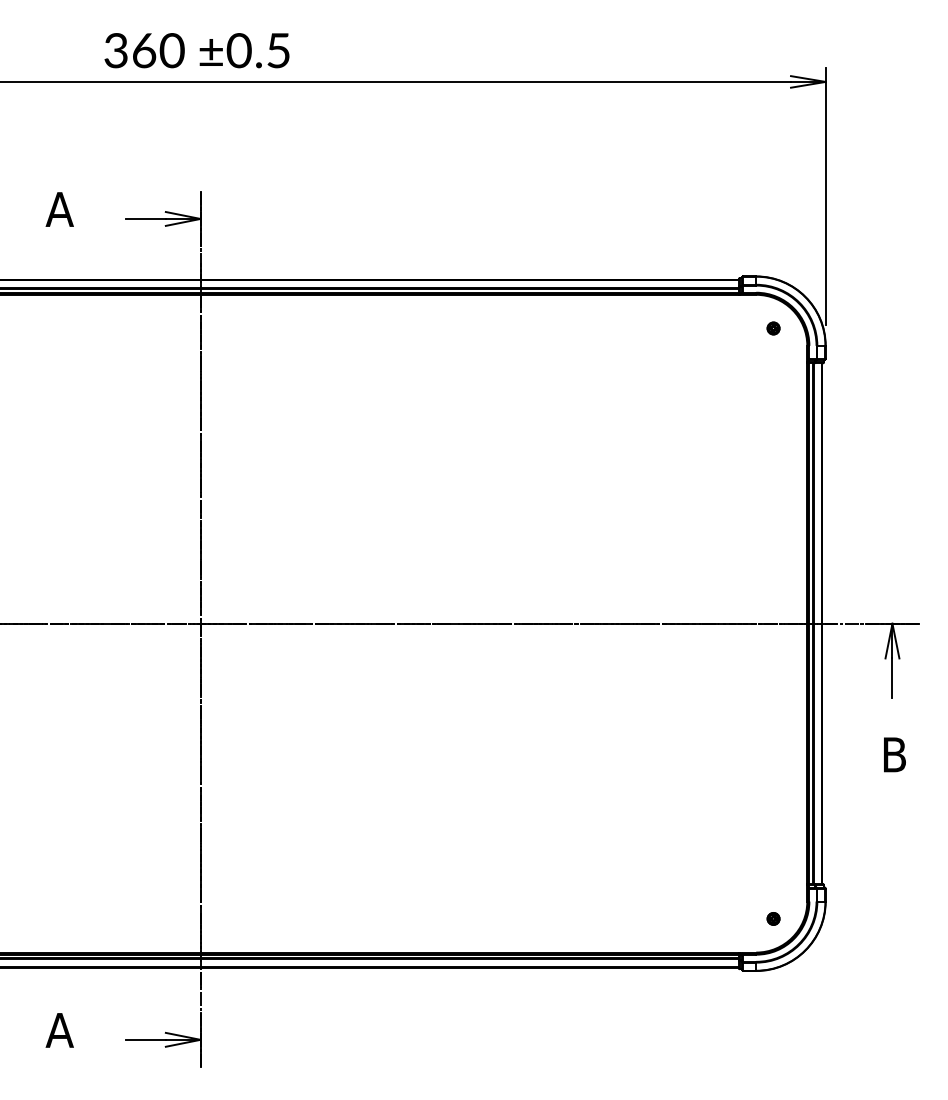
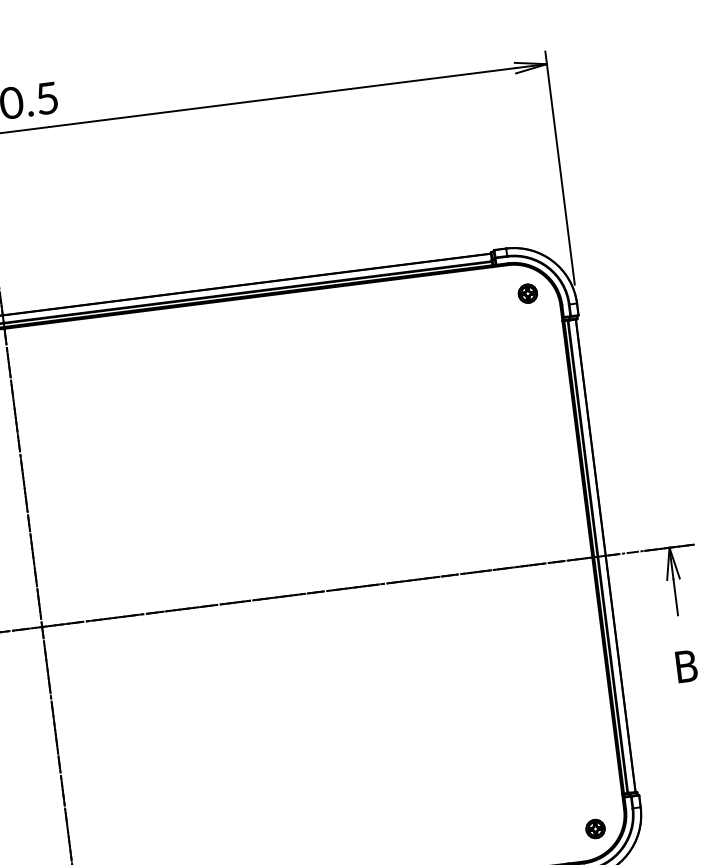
part: (773, 328) -> (527, 293), size x1.67
part: (773, 918) -> (595, 828), size x1.67

